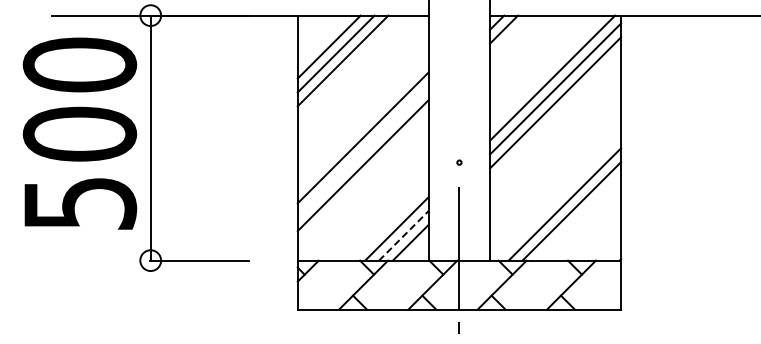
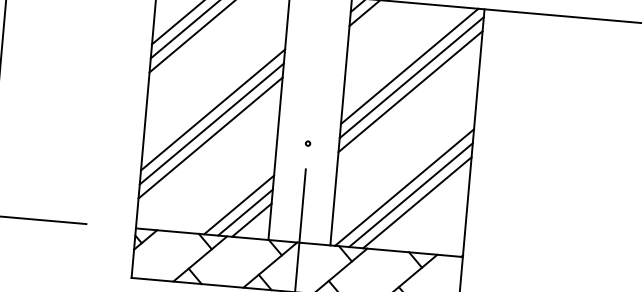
line: (362, 151) -> (211, 123), added
line: (557, 197) -> (404, 187), added
line: (404, 235) -> (246, 212), dashed -> solid

